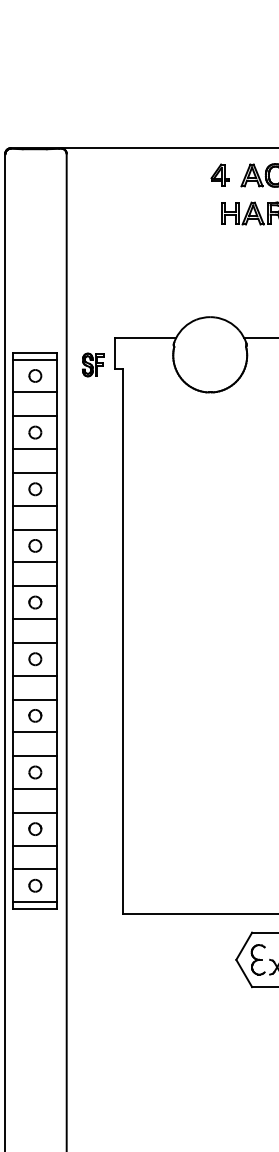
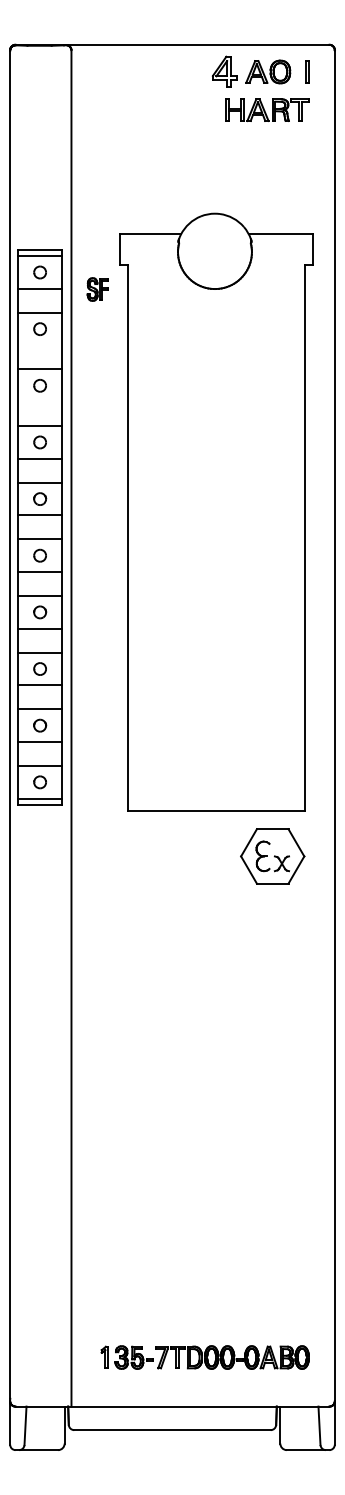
part: (219, 174) -> (224, 71), size x1.4
part: (92, 364) -> (97, 289), moved
line: (34, 448) -> (39, 345), removed
line: (34, 505) -> (39, 402), removed

